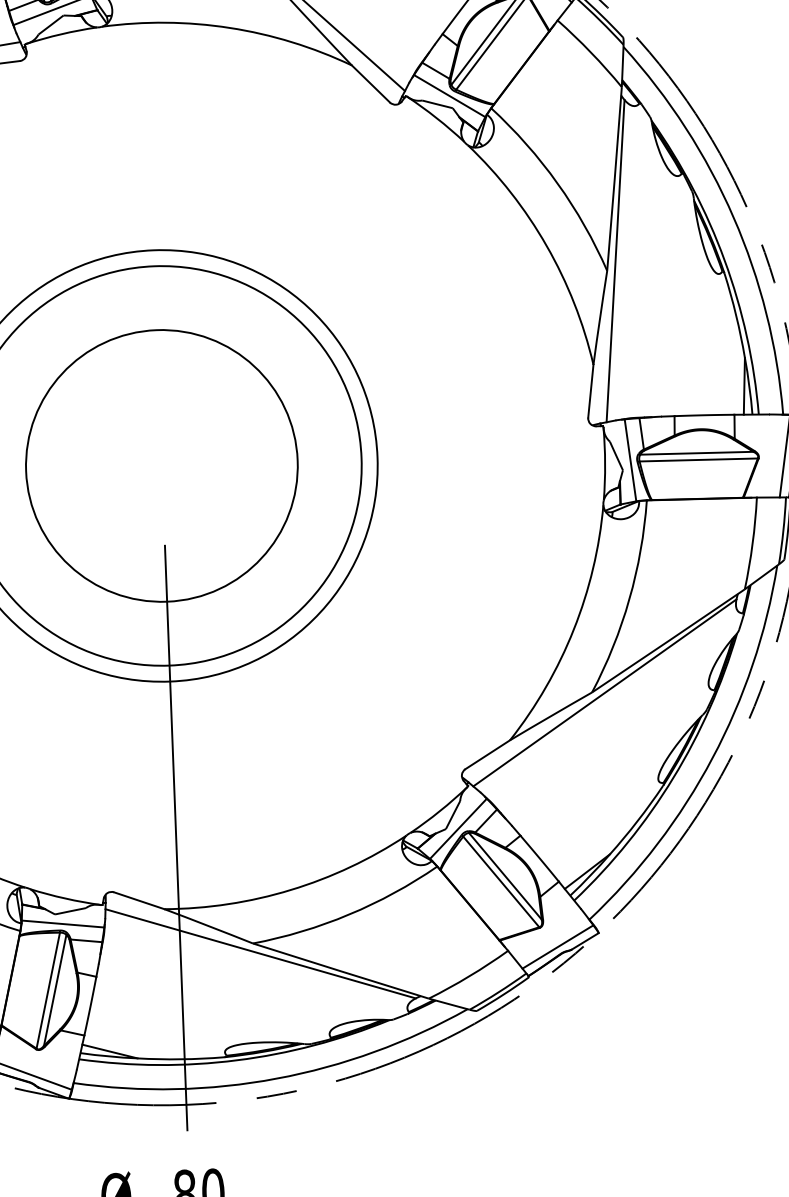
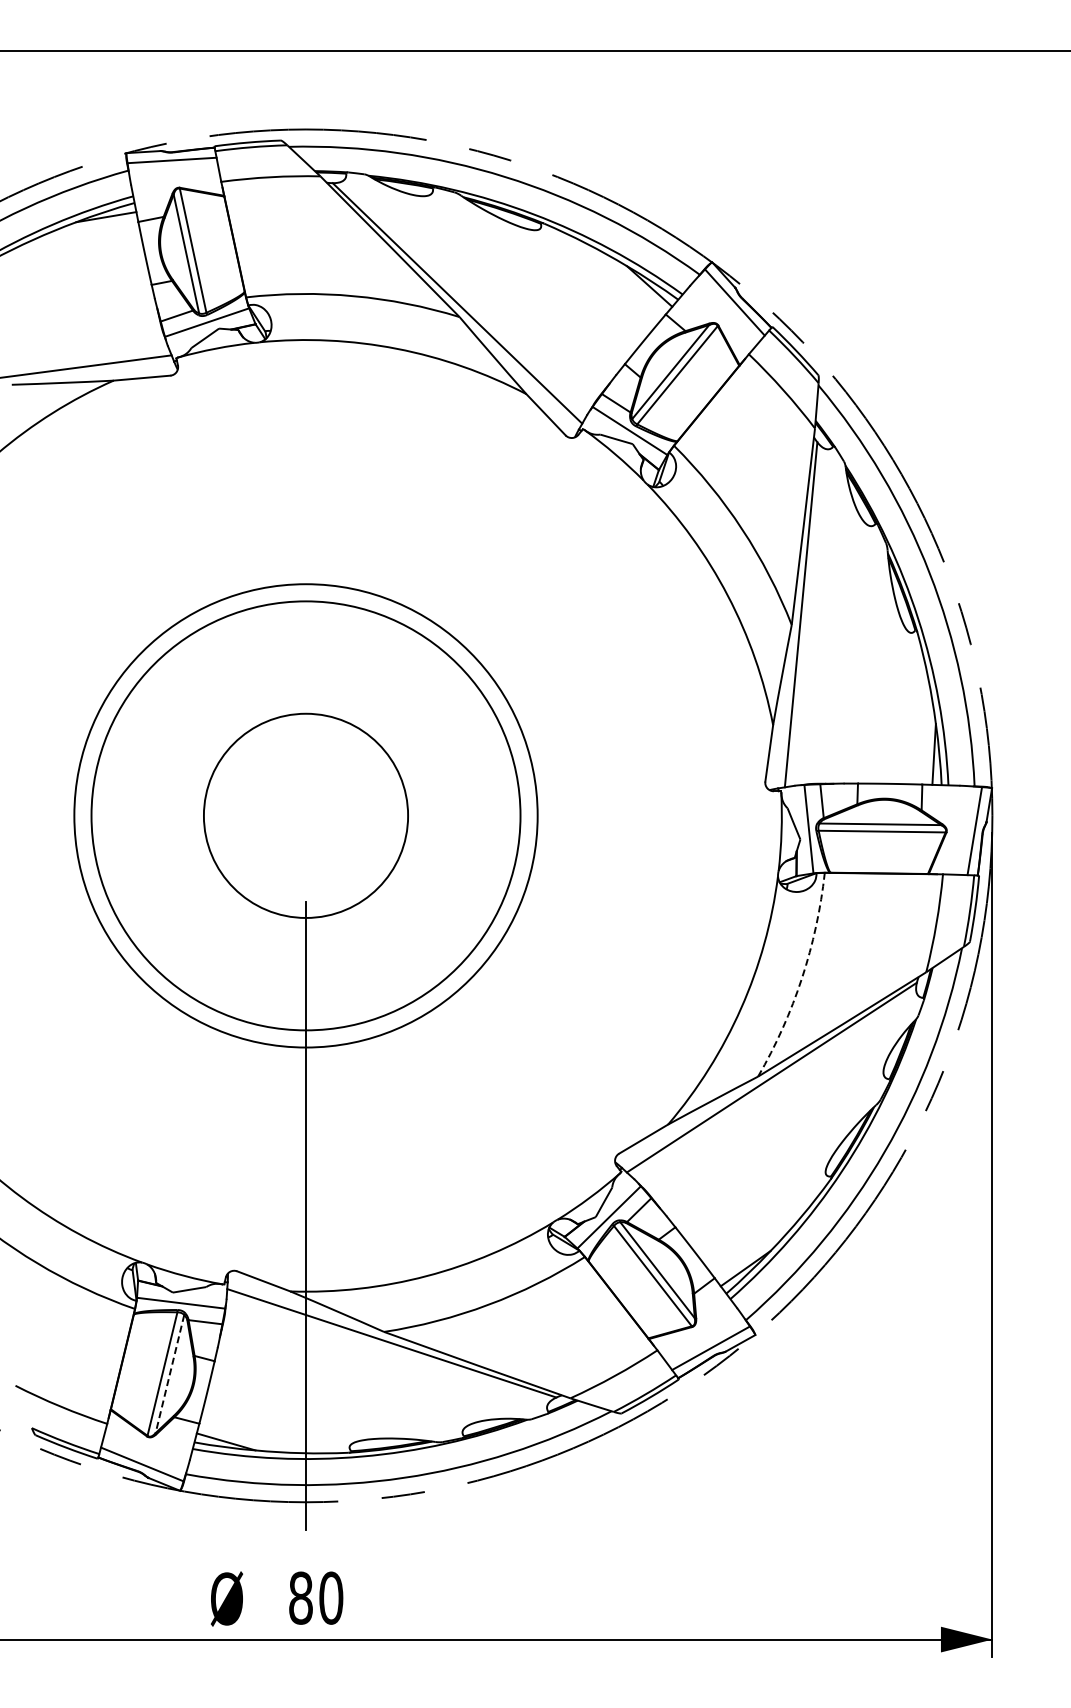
circle: (161, 465) -> (305, 815), size x0.7
arc: (629, 599) -> (802, 978), solid -> dashed
line: (54, 990) -> (169, 1374), solid -> dashed

